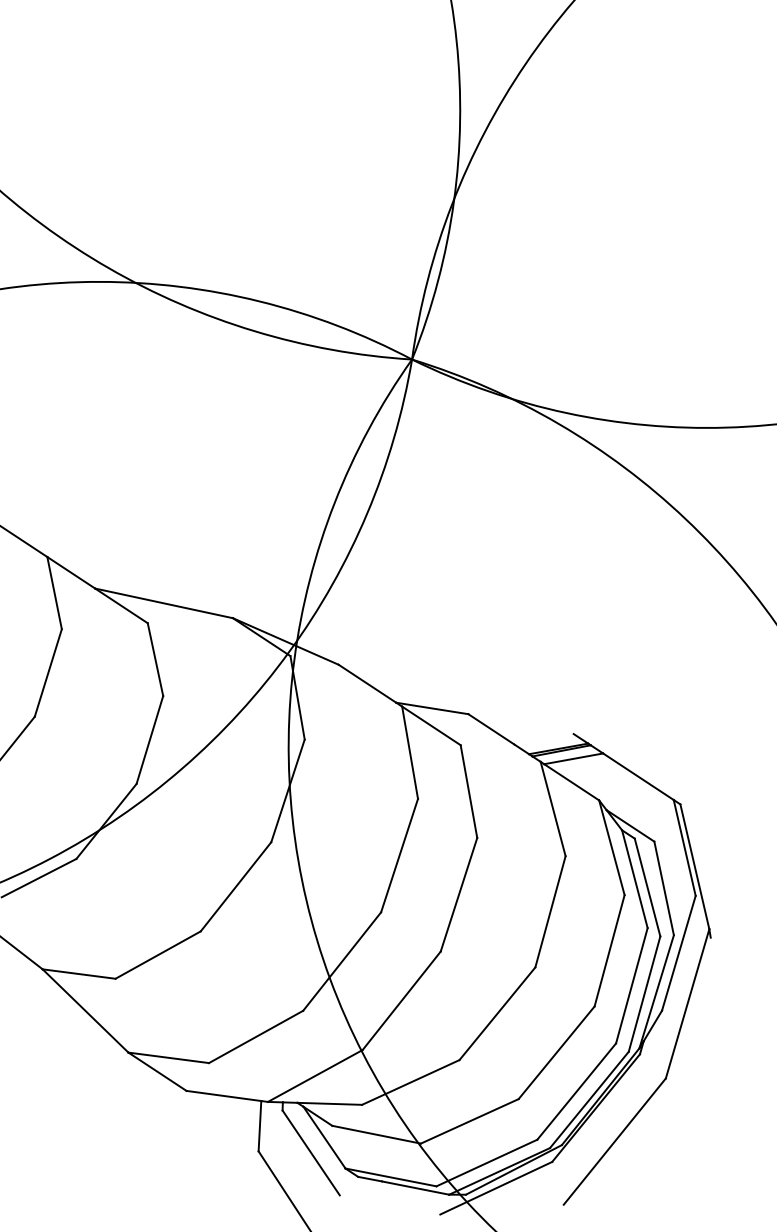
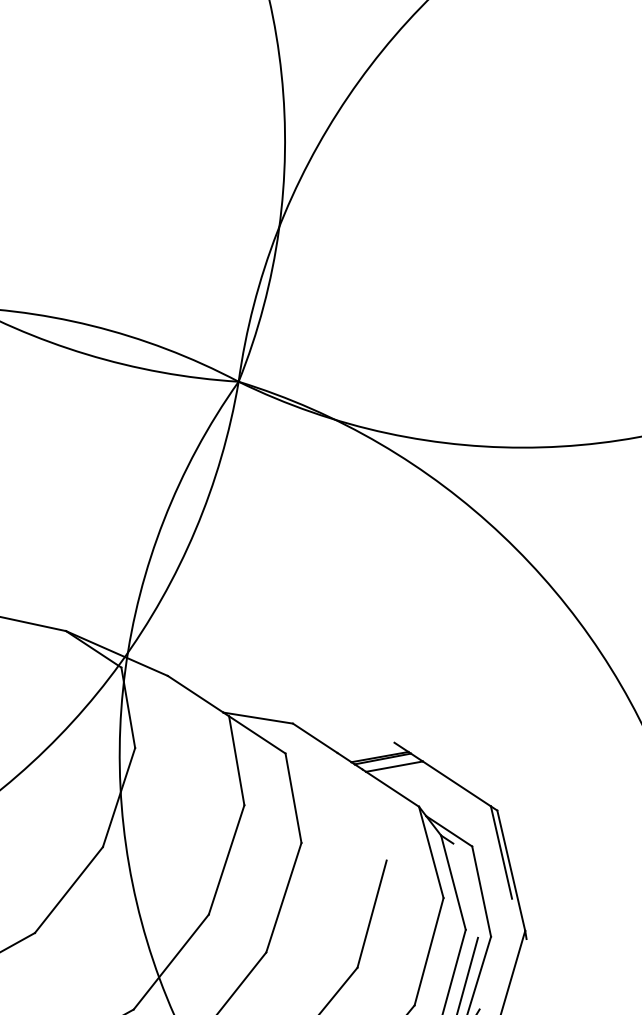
line: (552, 808) -> (374, 814), removed
line: (647, 887) -> (465, 890), removed
line: (678, 952) -> (495, 953), removed

